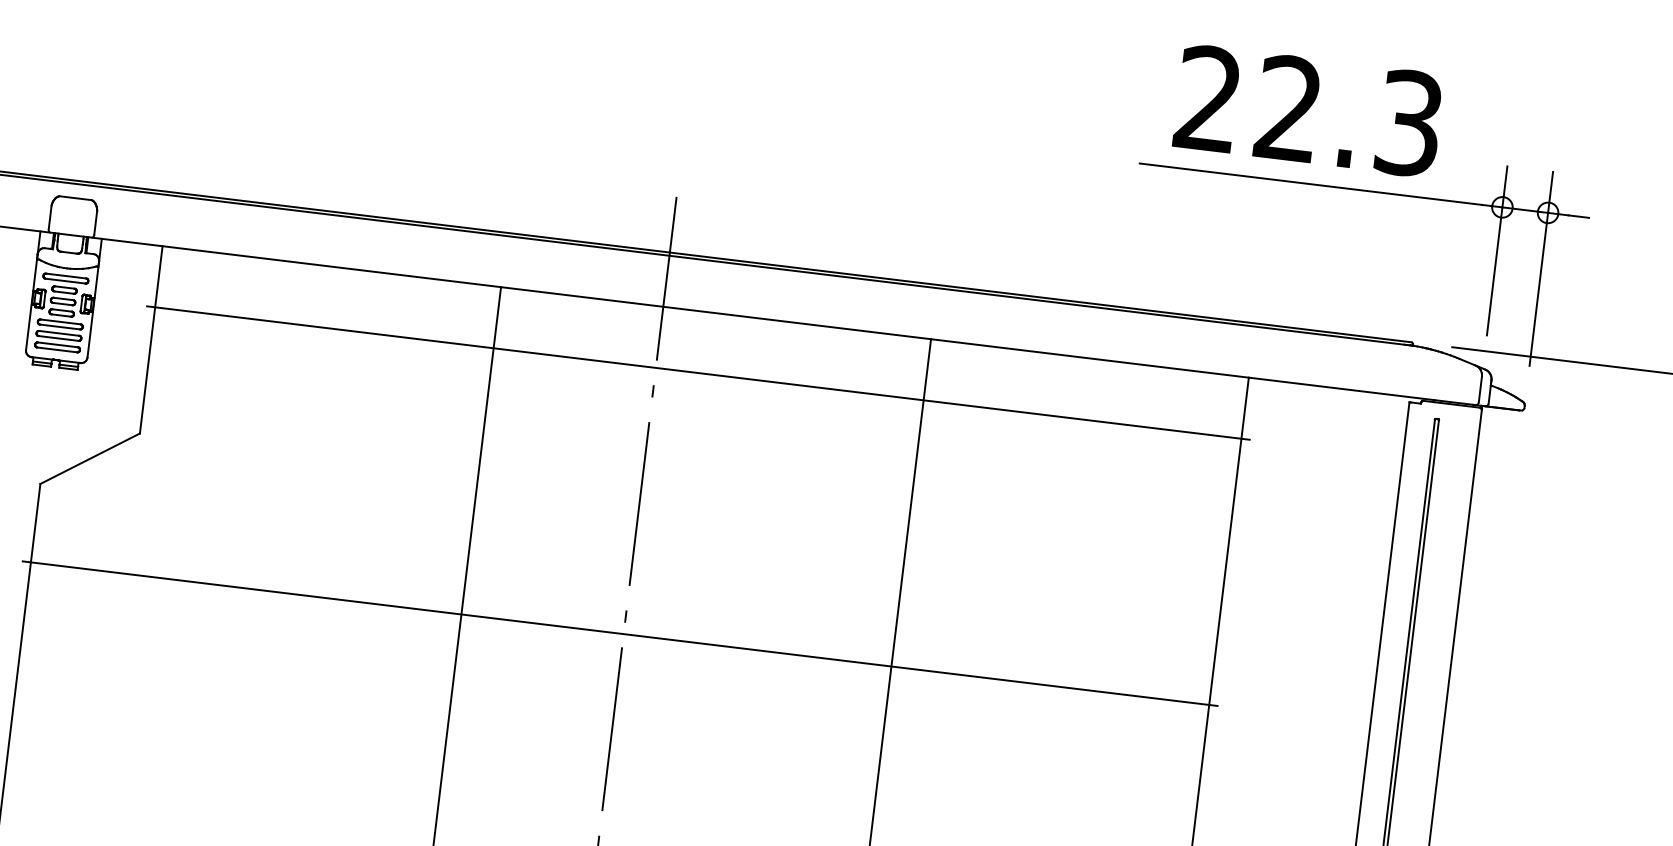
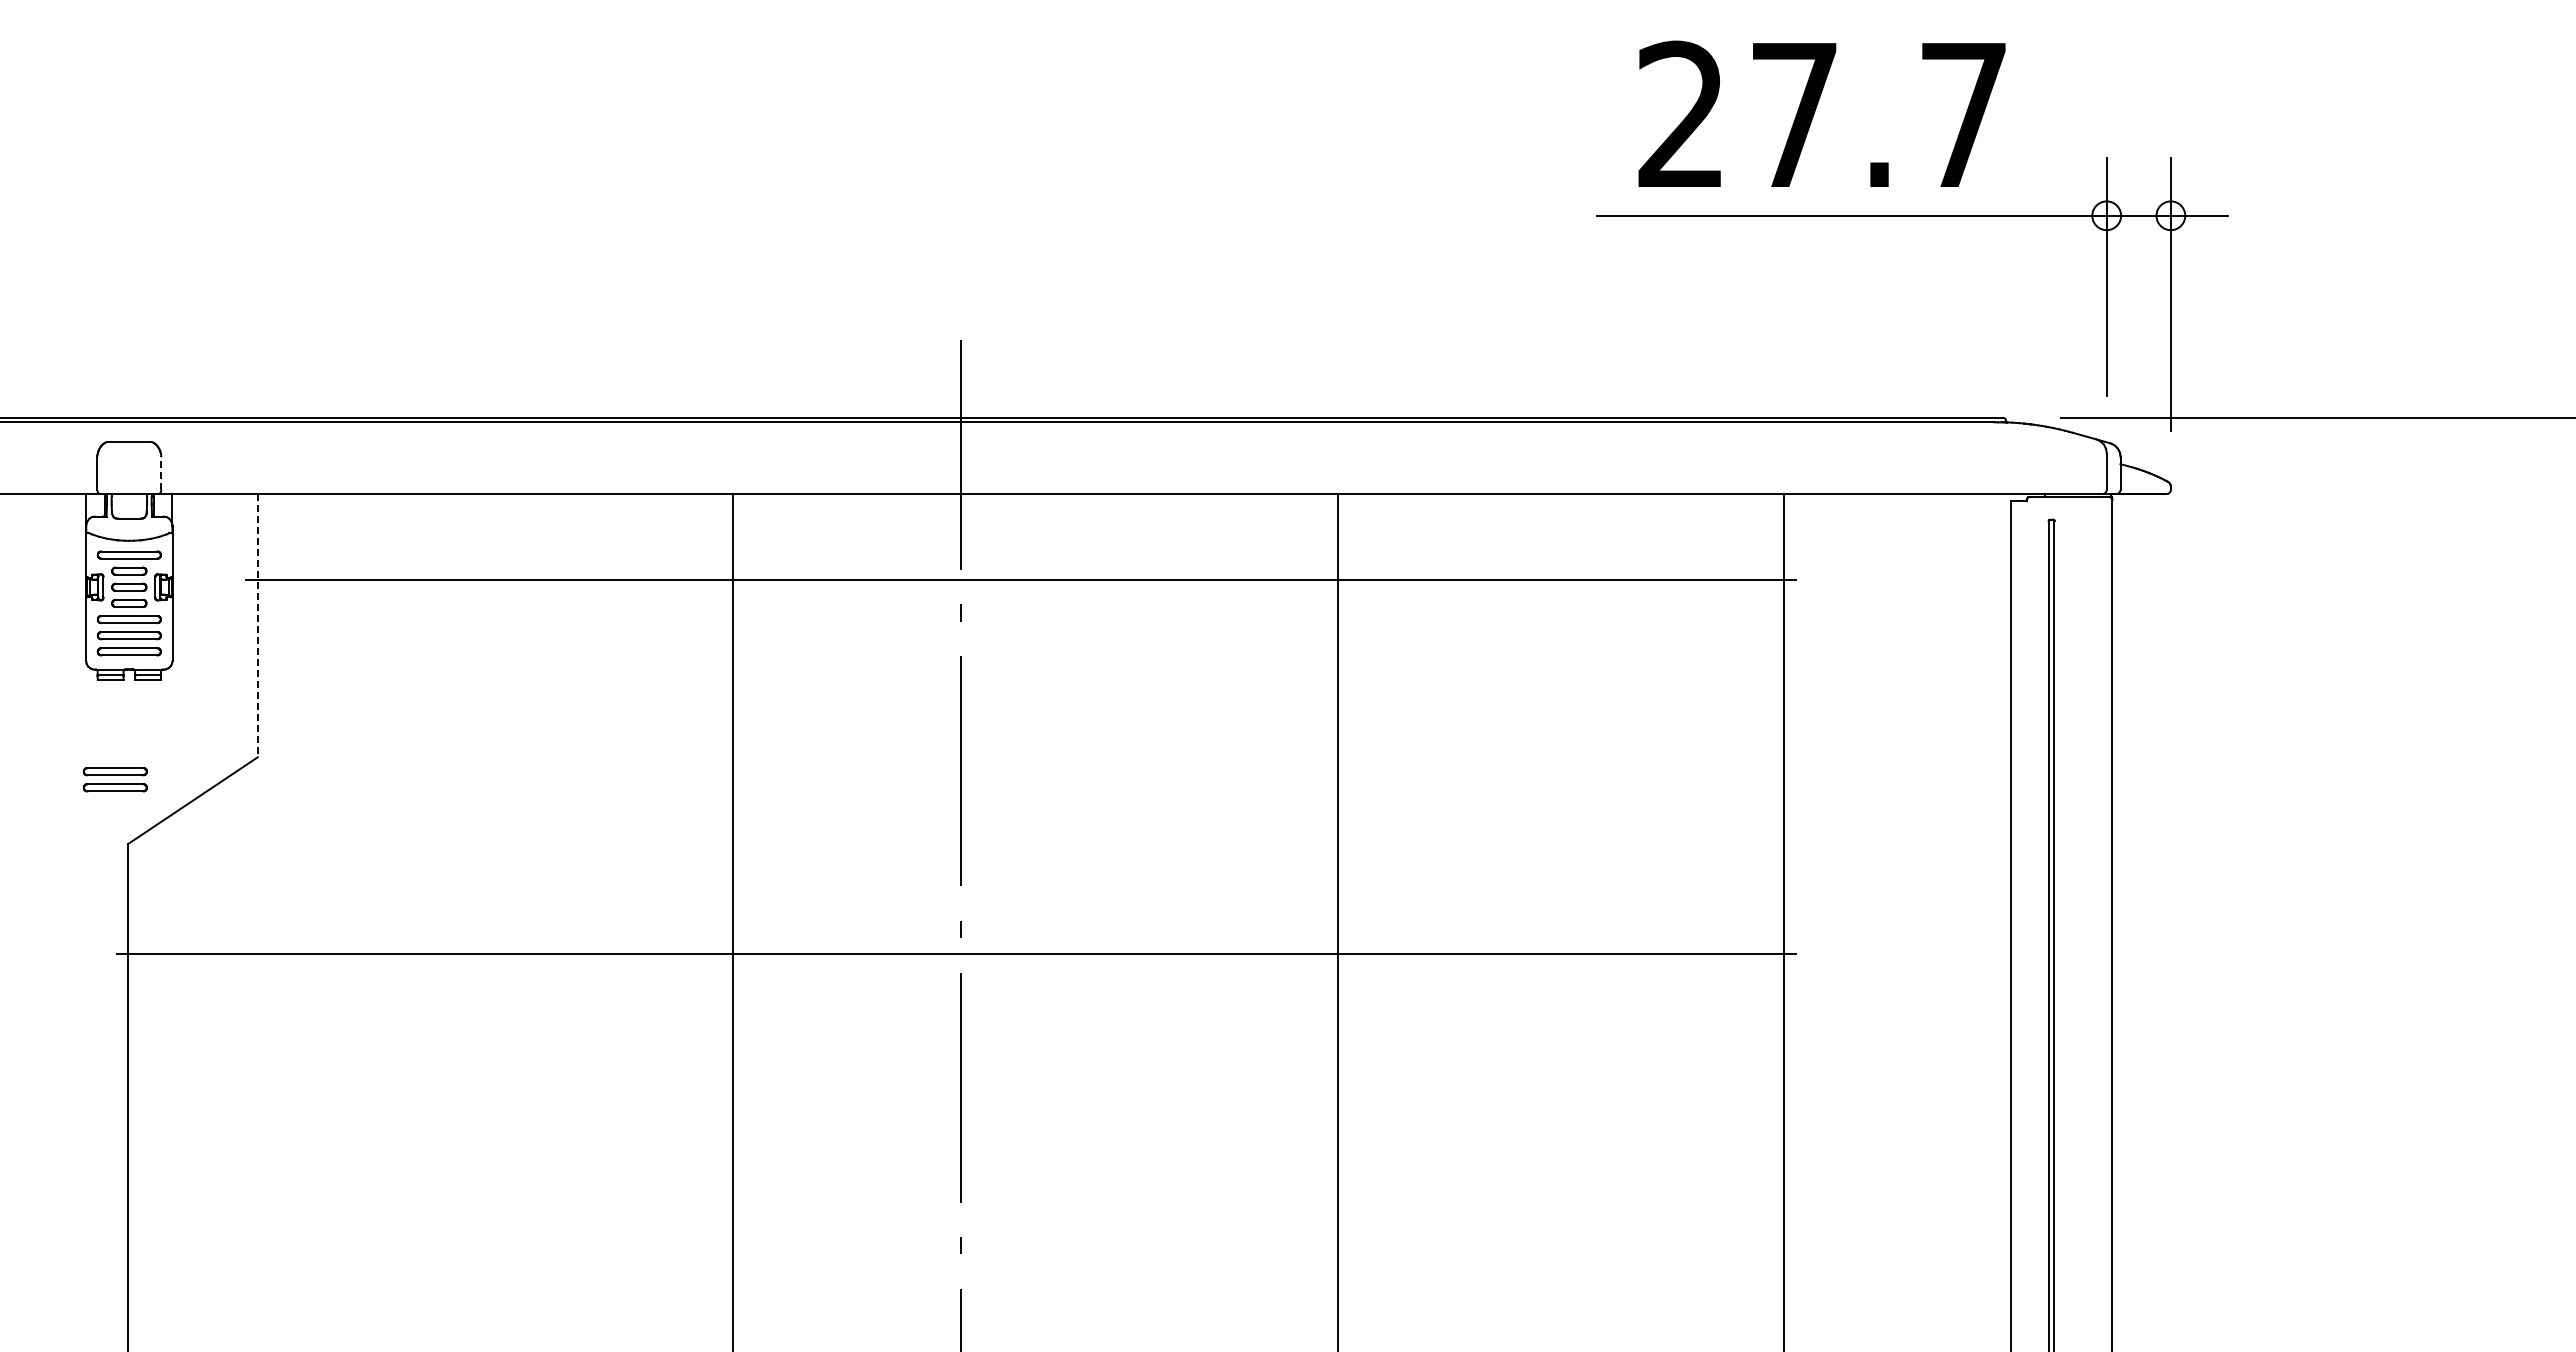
text: (1348, 115) -> (1878, 114), 22.3 -> 27.7
line: (95, 223) -> (161, 473), solid -> dashed
line: (151, 339) -> (257, 625), solid -> dashed
part: (35, 437) -> (114, 779), added

